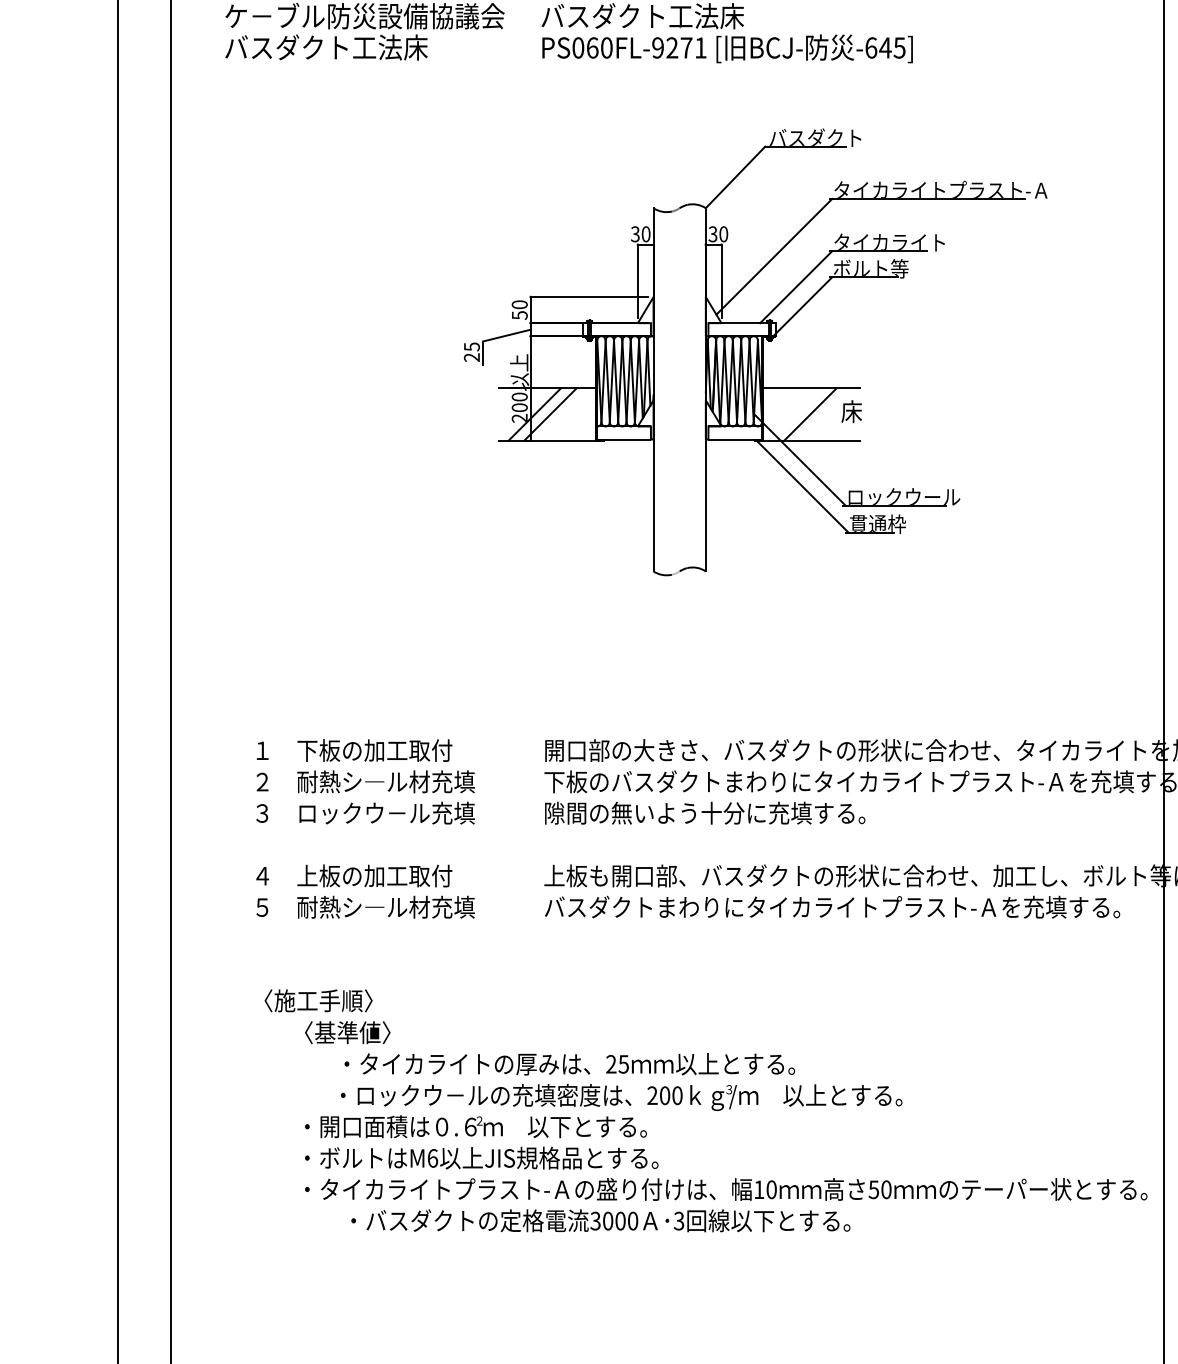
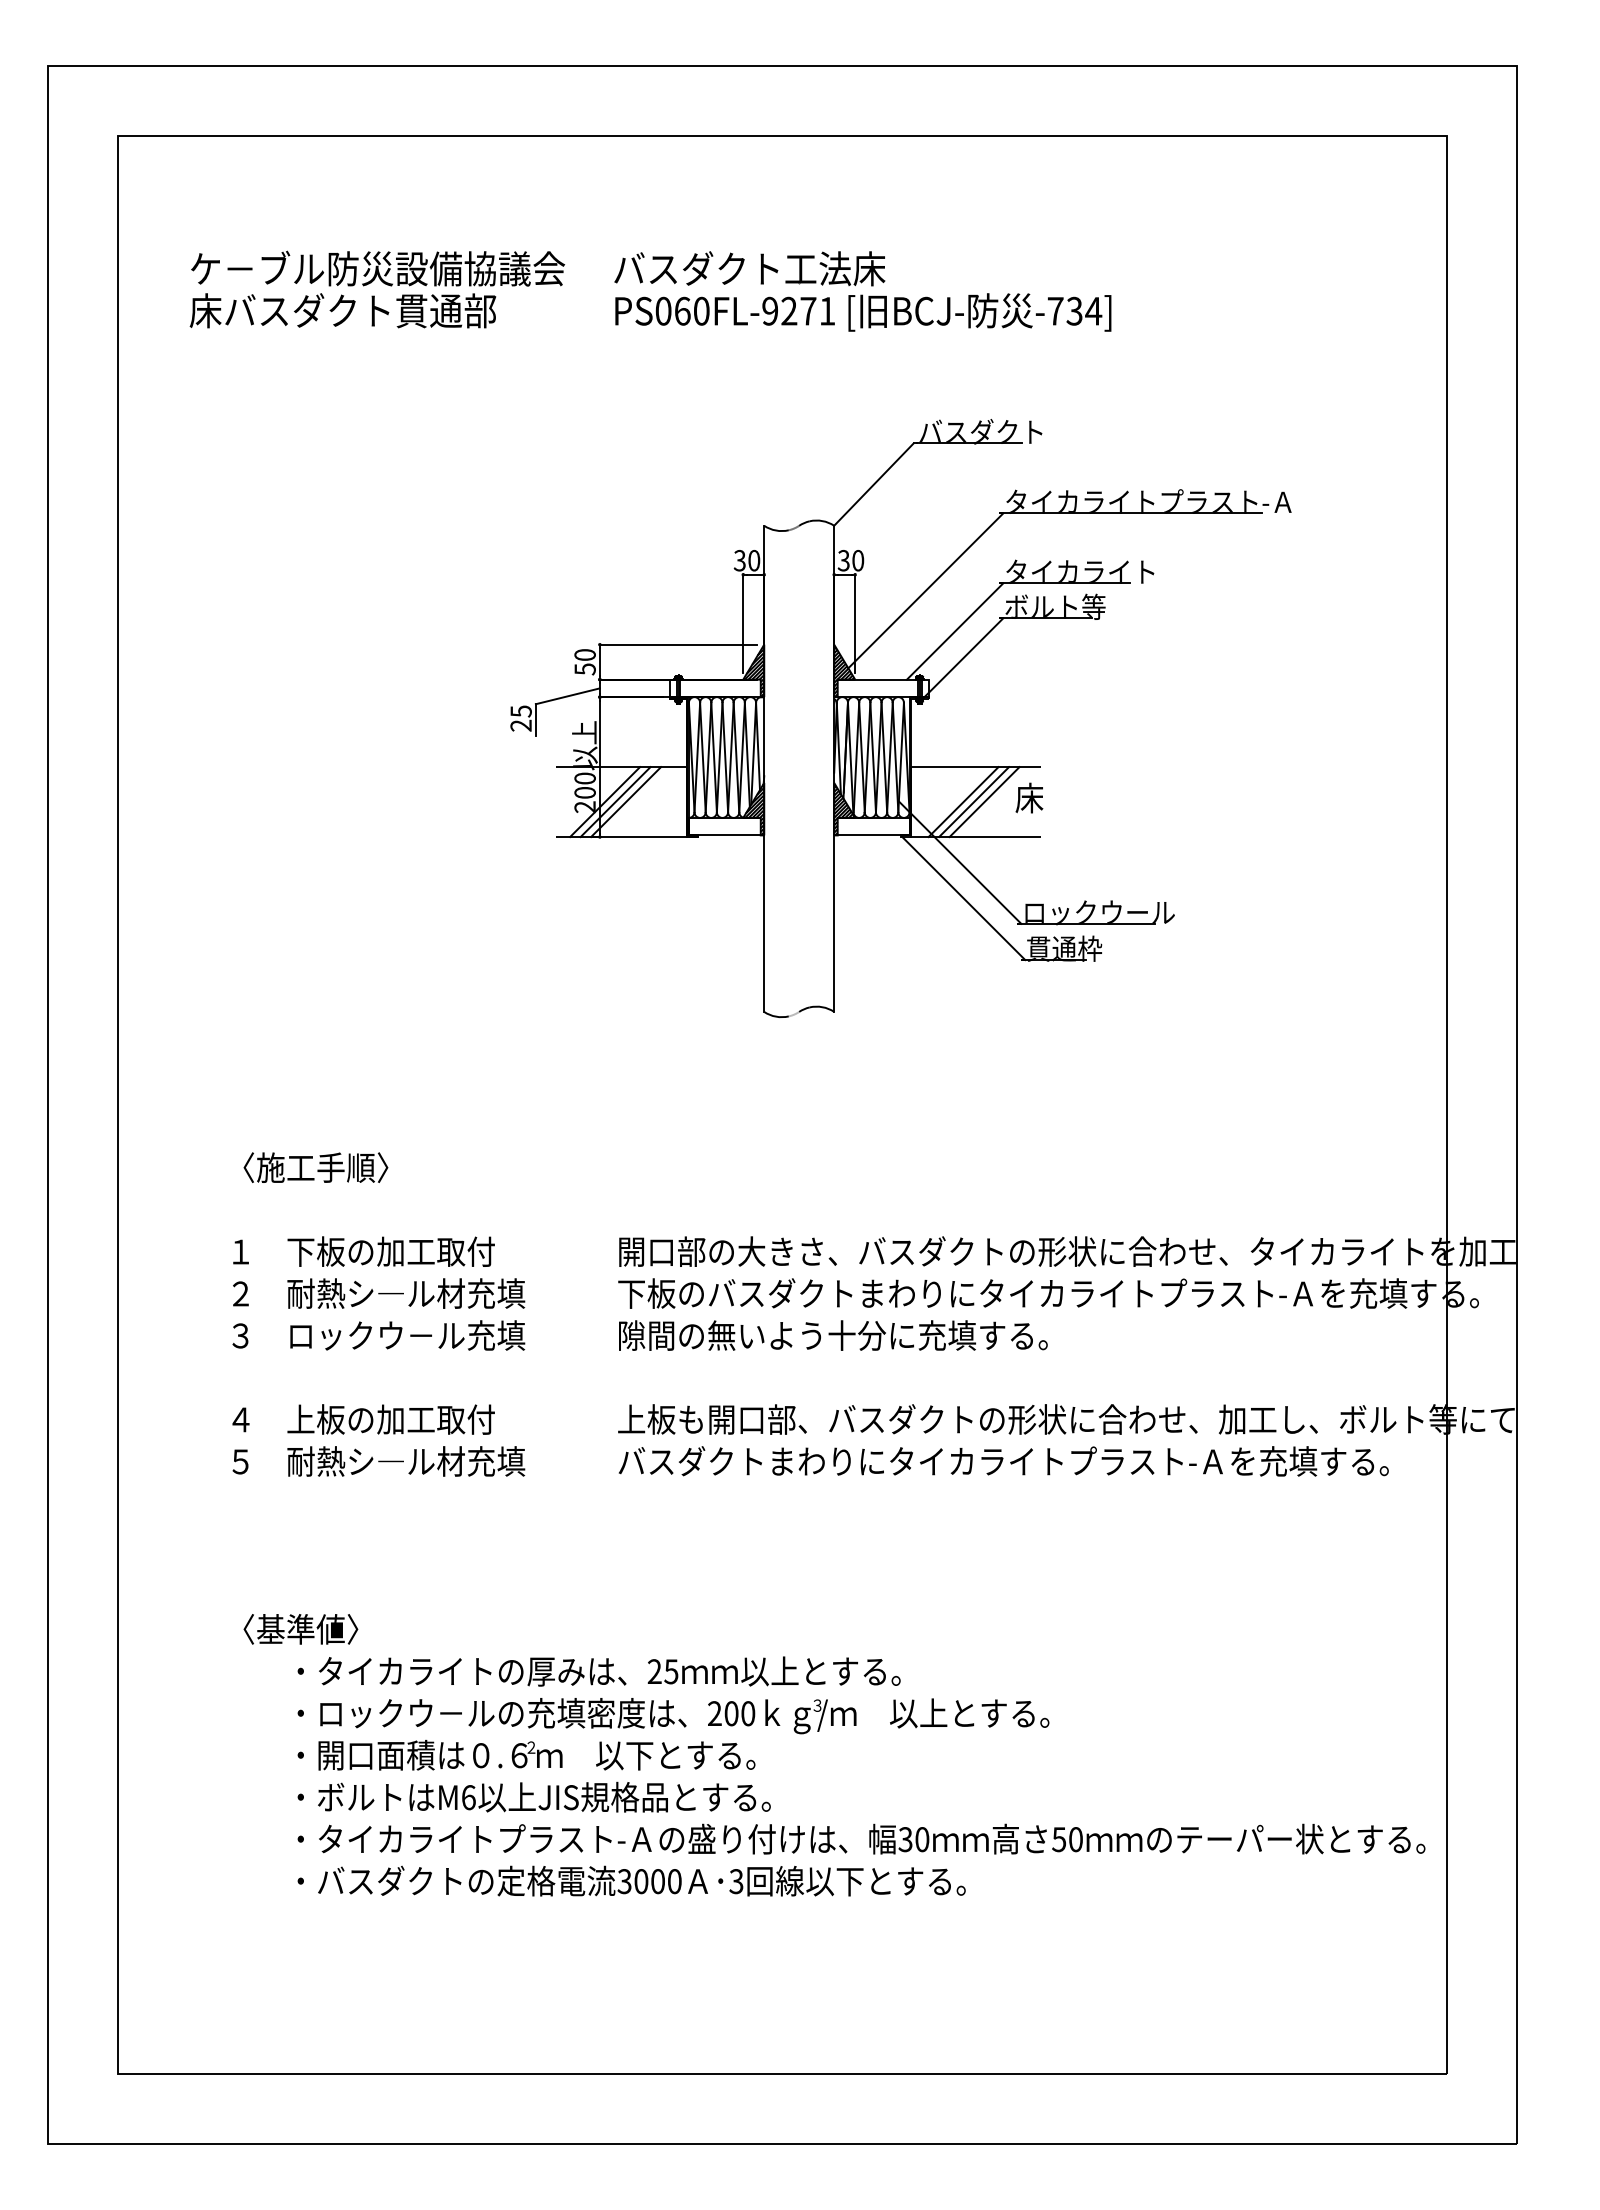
text: (338, 47) -> (342, 310), バスダクト工法床 -> 床バスダクト貫通部
text: (885, 47) -> (1074, 310), -645] -> -734]
hatch: (646, 317) -> (754, 671), added
hatch: (713, 317) -> (844, 671), added
line: (542, 414) -> (615, 802), added
line: (802, 414) -> (963, 802), added
line: (818, 414) -> (984, 802), added
hatch: (646, 420) -> (754, 809), added
hatch: (713, 420) -> (844, 809), added
text: (318, 1000) -> (315, 1167), moved
text: (347, 1032) -> (300, 1629), moved
text: (569, 1064) -> (598, 1671), moved
text: (621, 1097) -> (673, 1716), moved
text: (759, 1189) -> (905, 1839), 10 -> 30
text: (600, 1220) -> (631, 1880), moved

